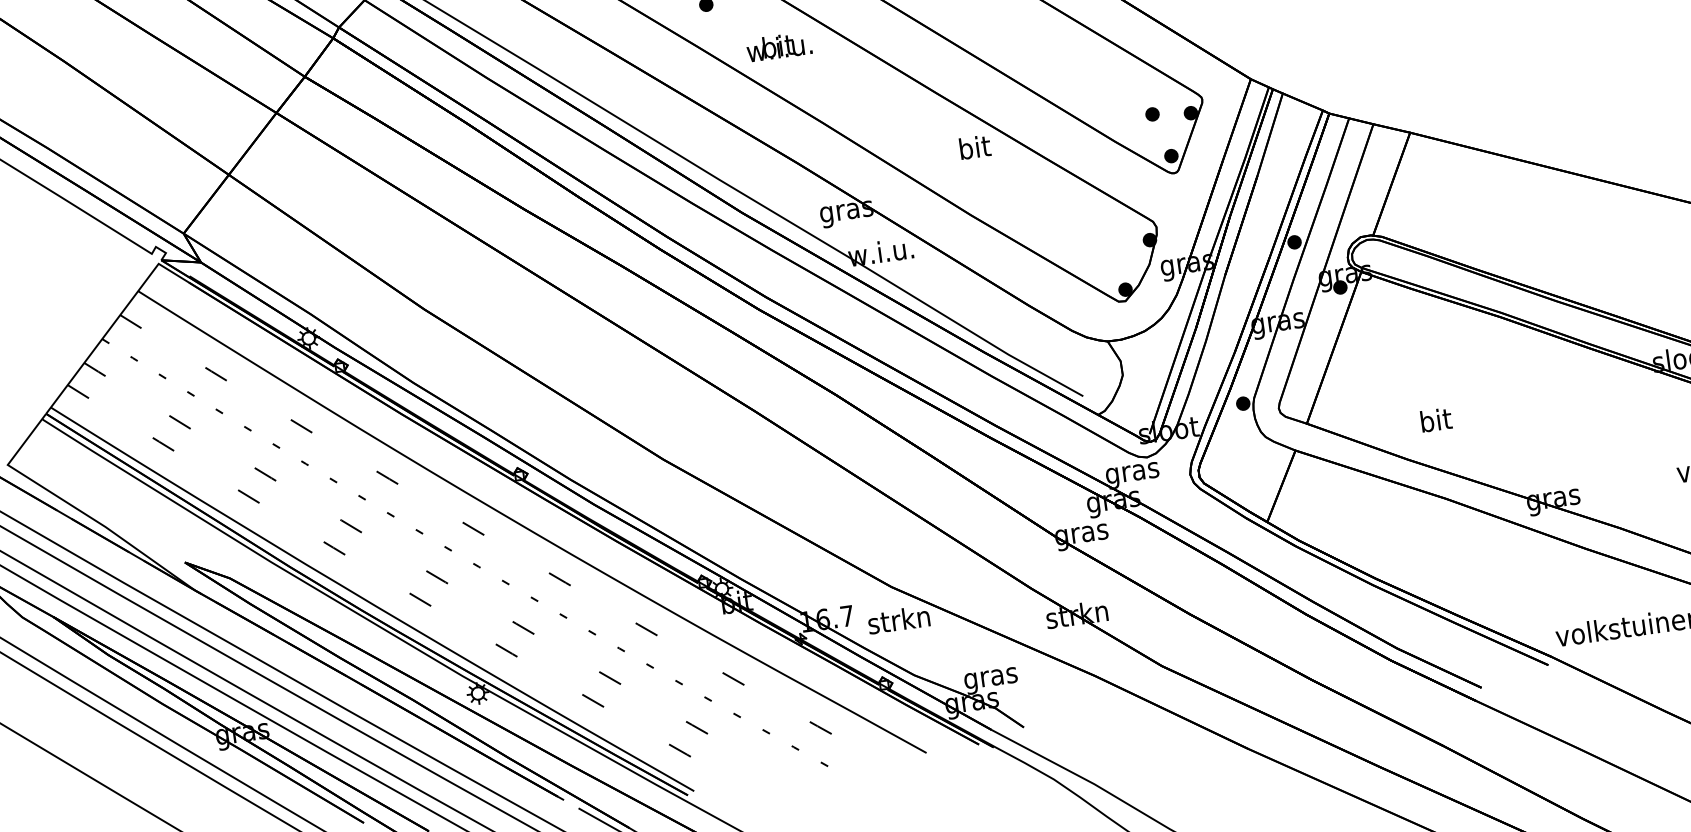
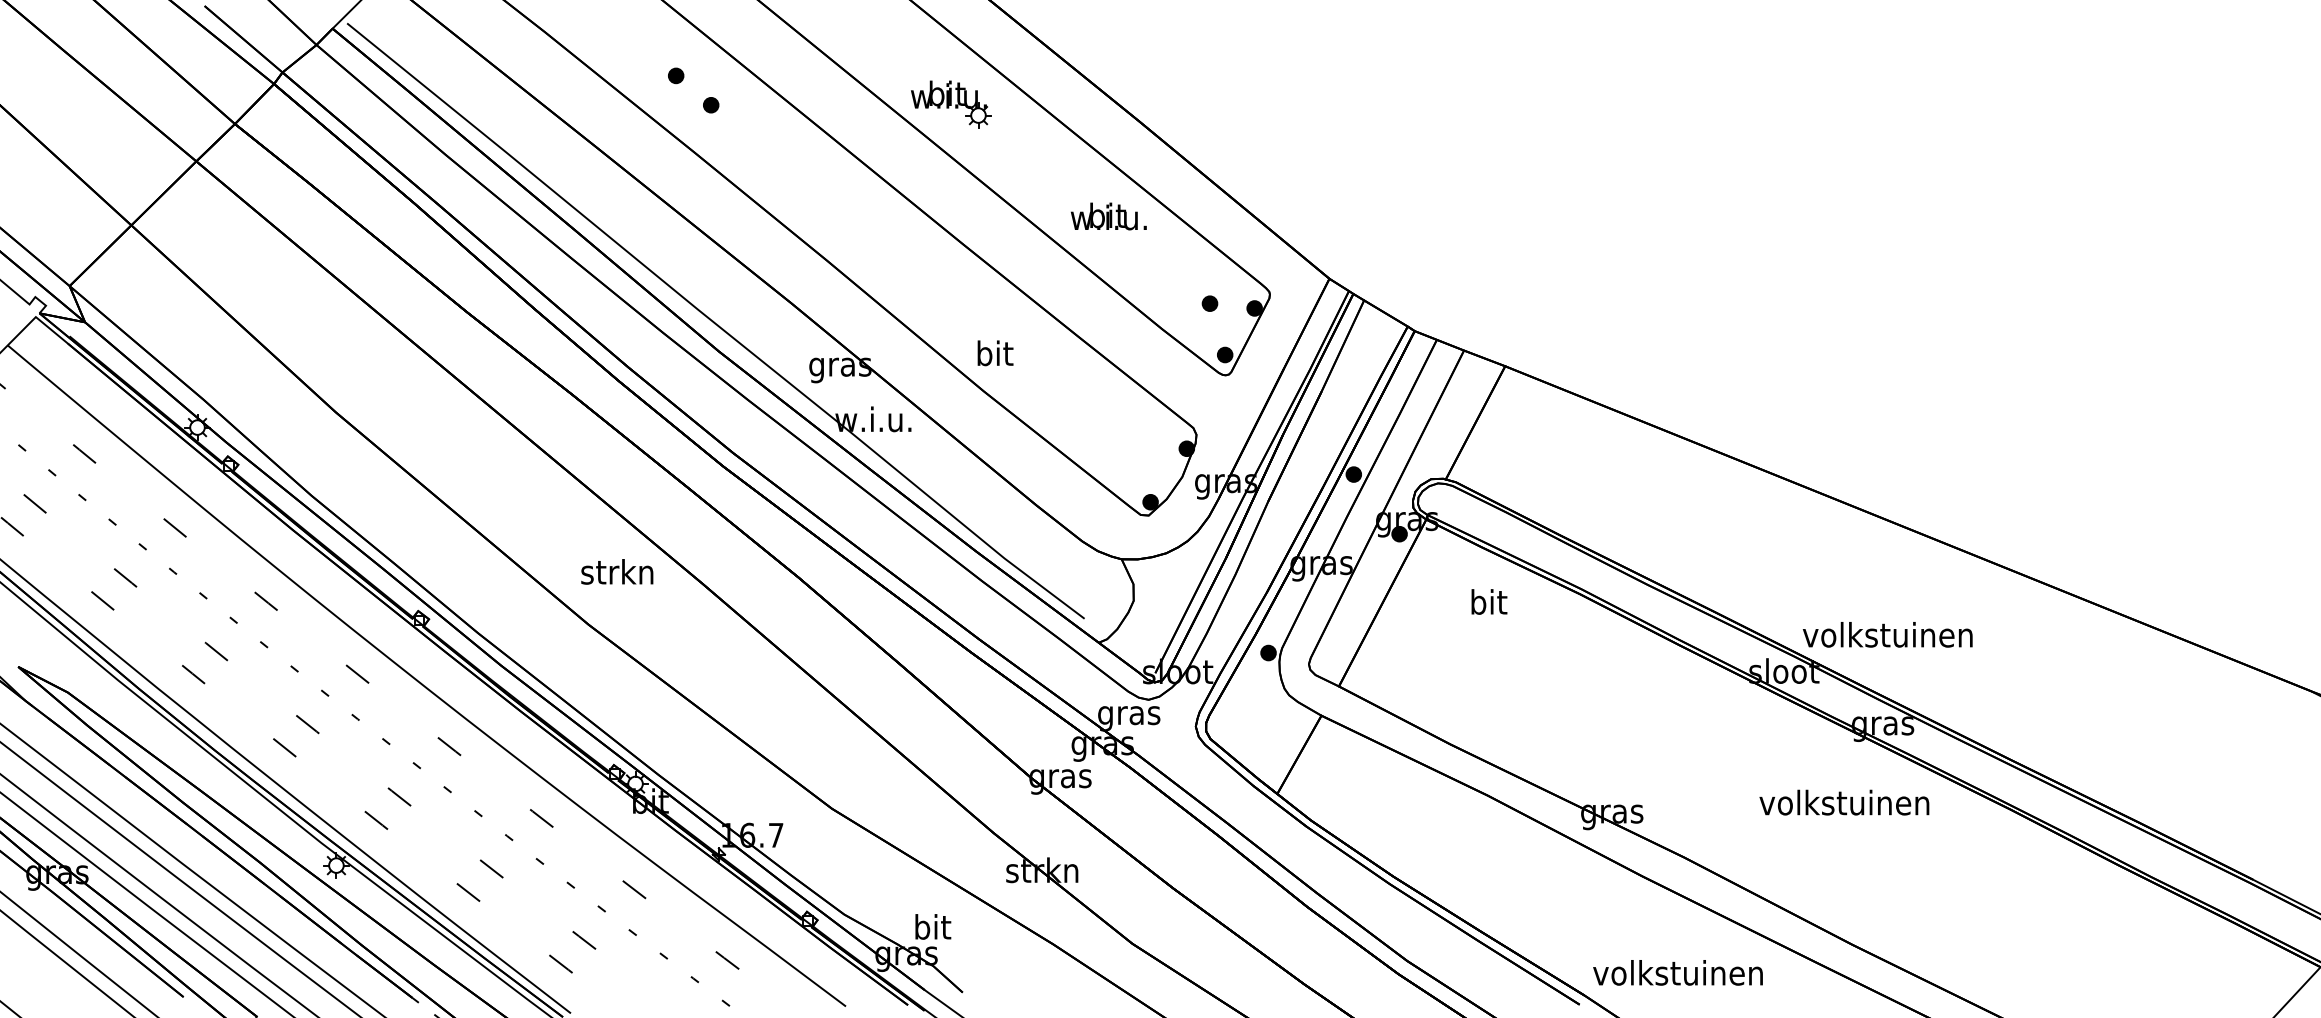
text: (778, 46) -> (1108, 216), moved
text: (975, 147) -> (995, 353), moved
text: (1436, 419) -> (1489, 601), moved
text: (899, 619) -> (617, 571), moved
text: (991, 678) -> (932, 930), gras -> bit

